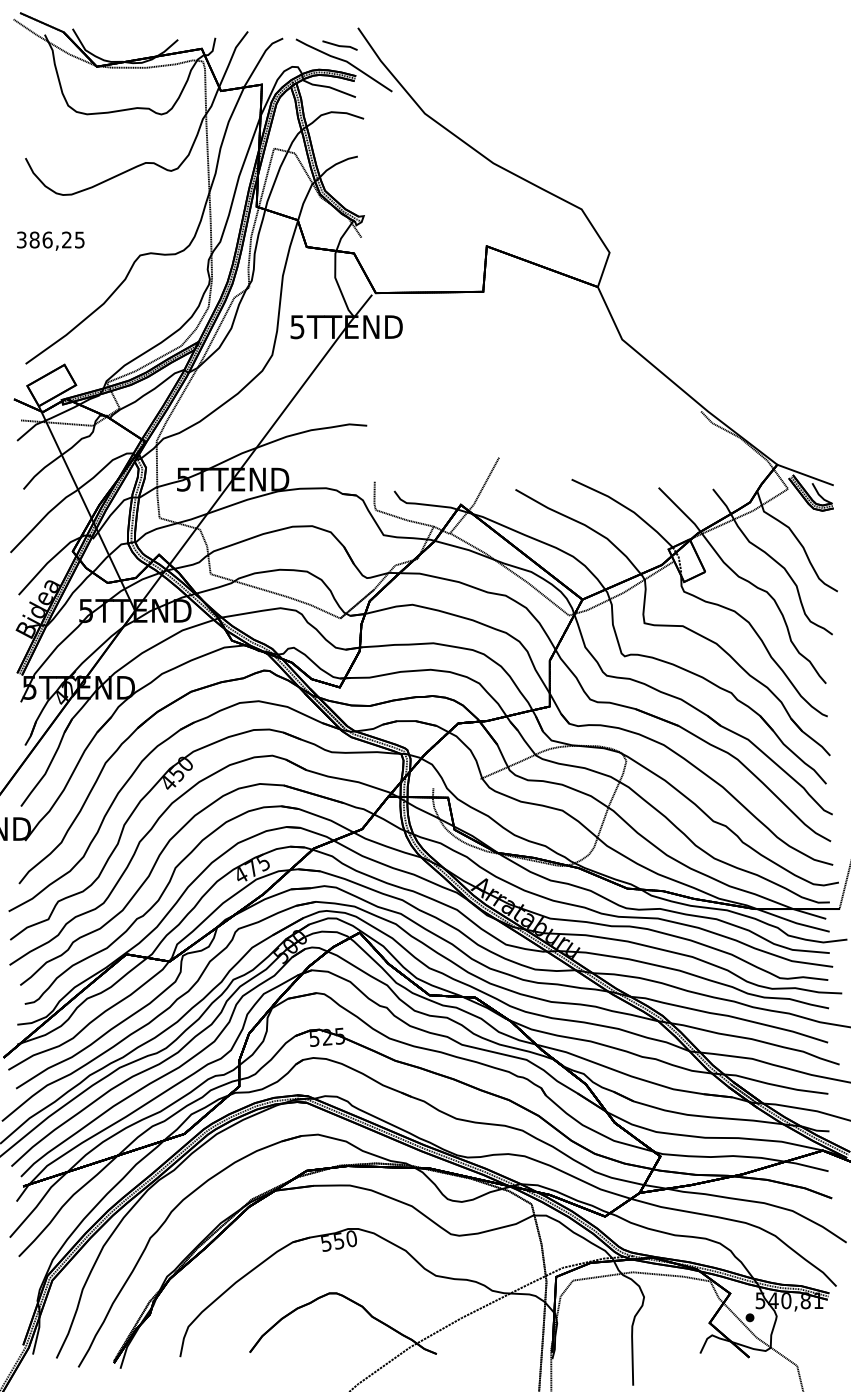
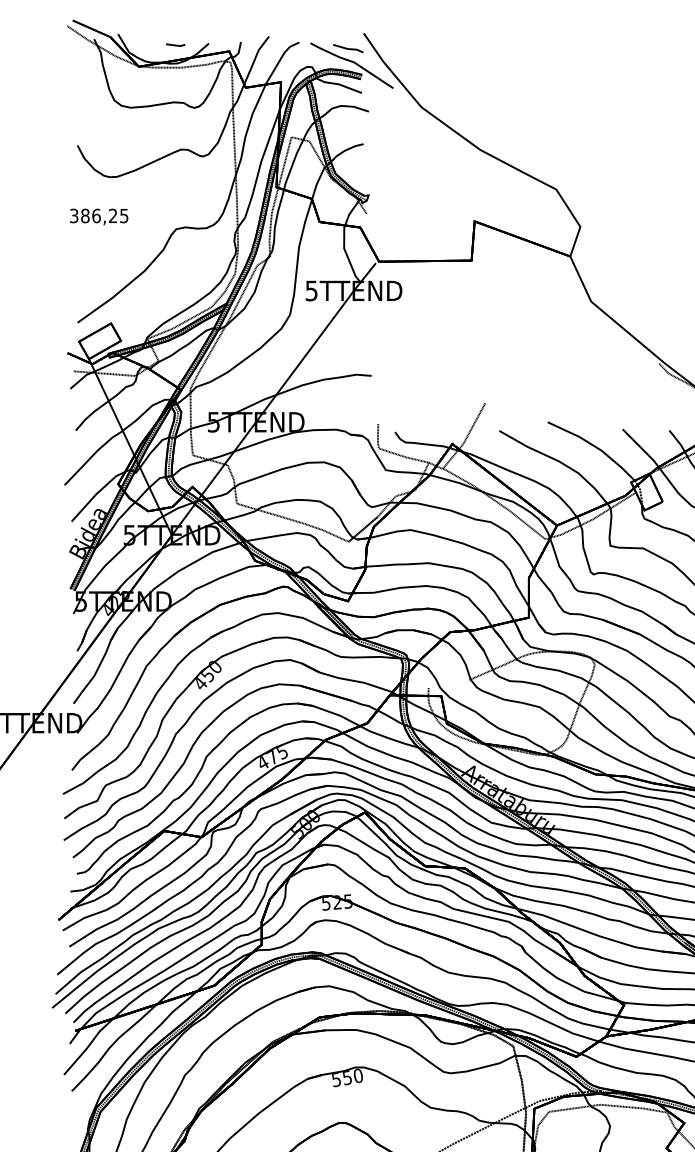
line: (139, 41) -> (175, 45), added

